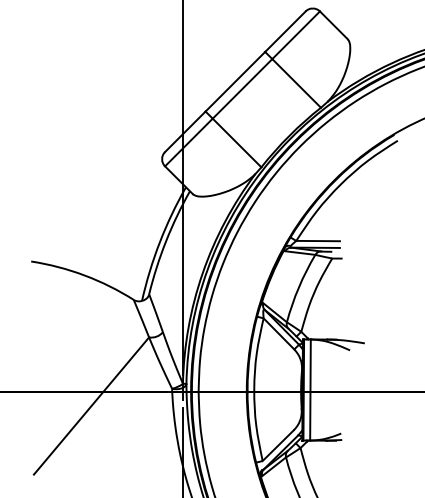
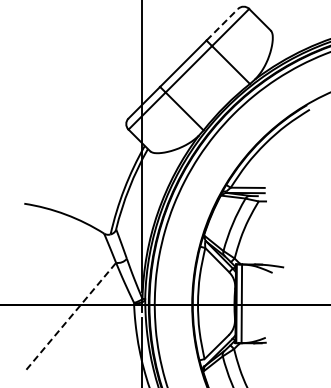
line: (285, 31) -> (222, 24), solid -> dashed
line: (91, 406) -> (71, 316), solid -> dashed

